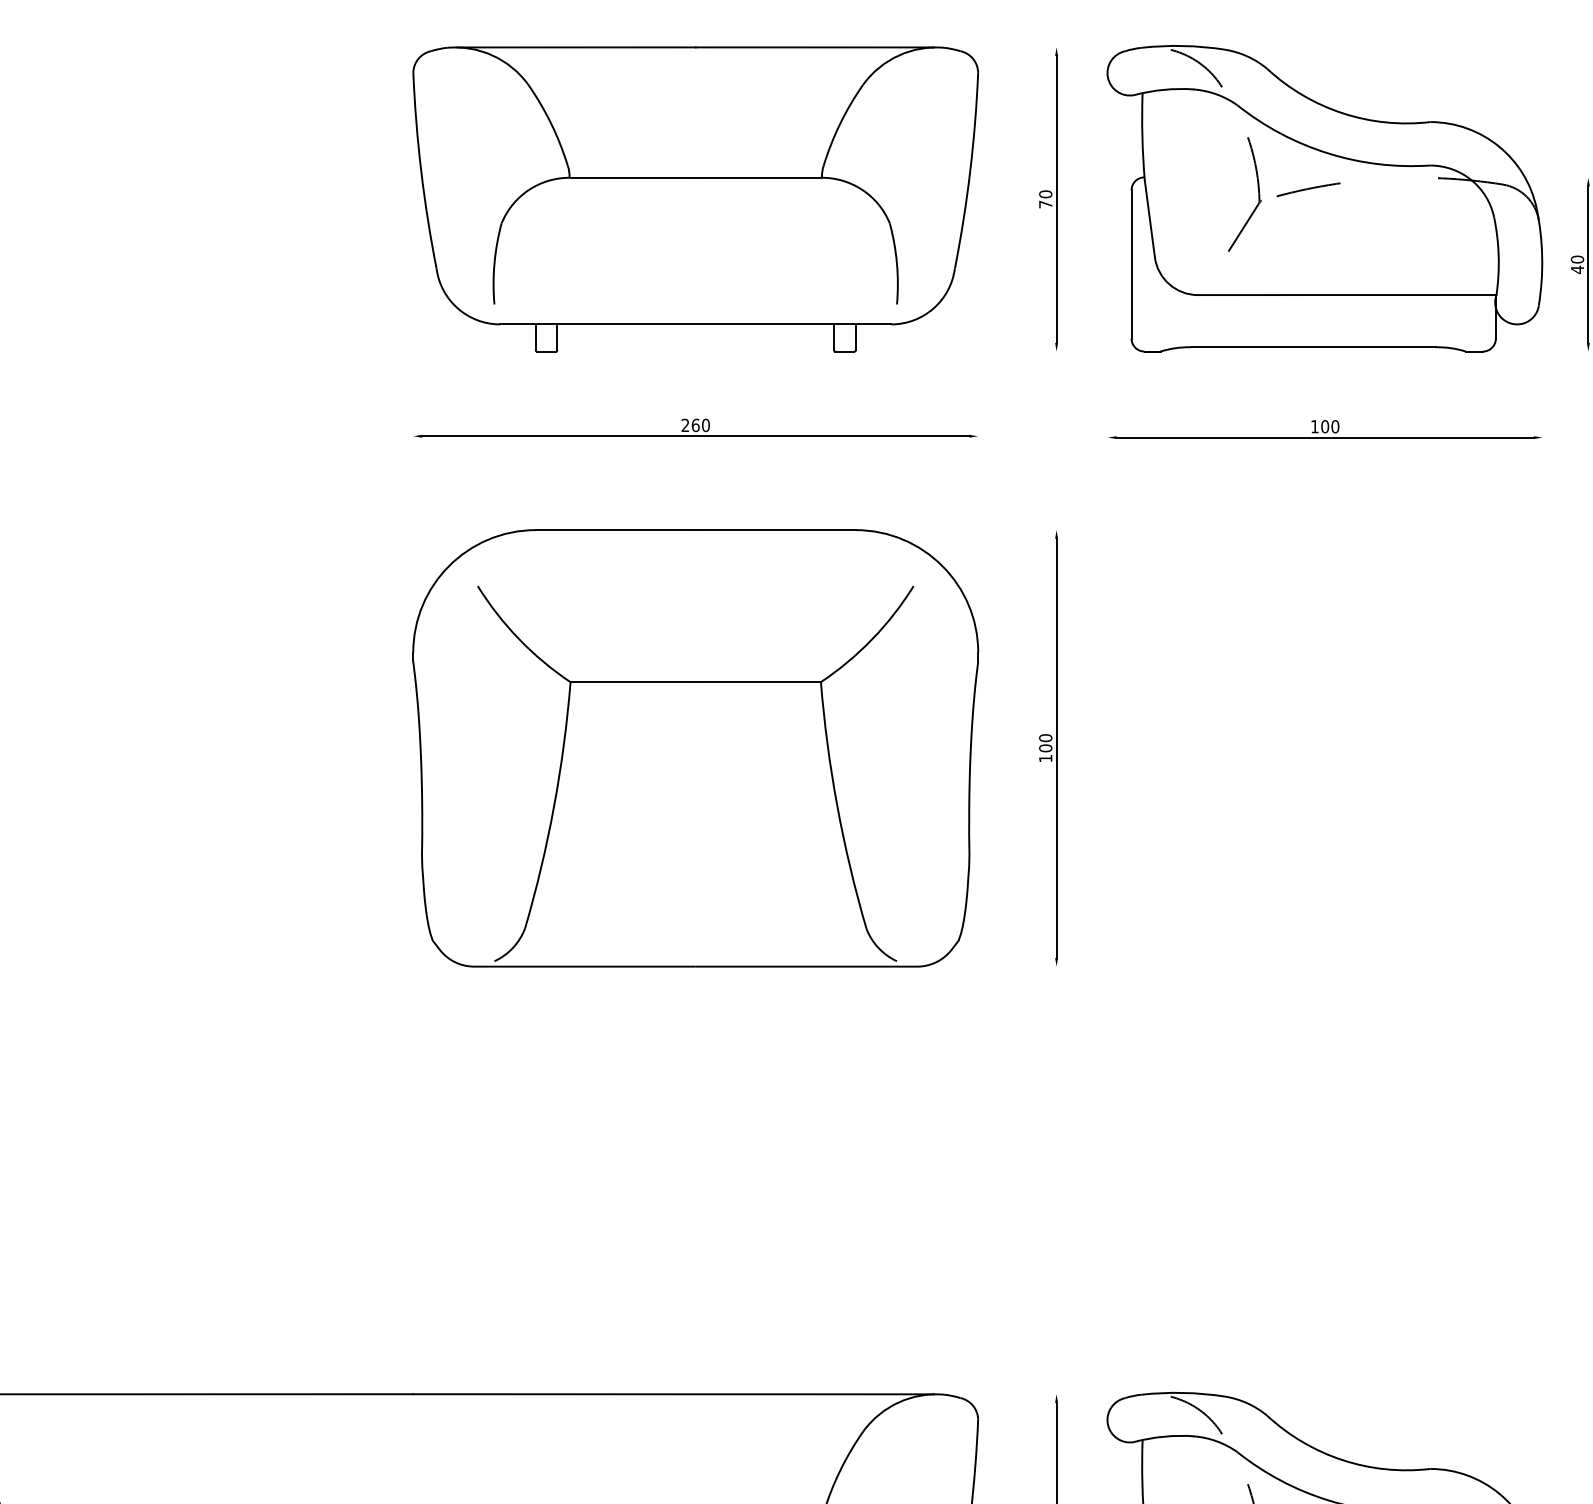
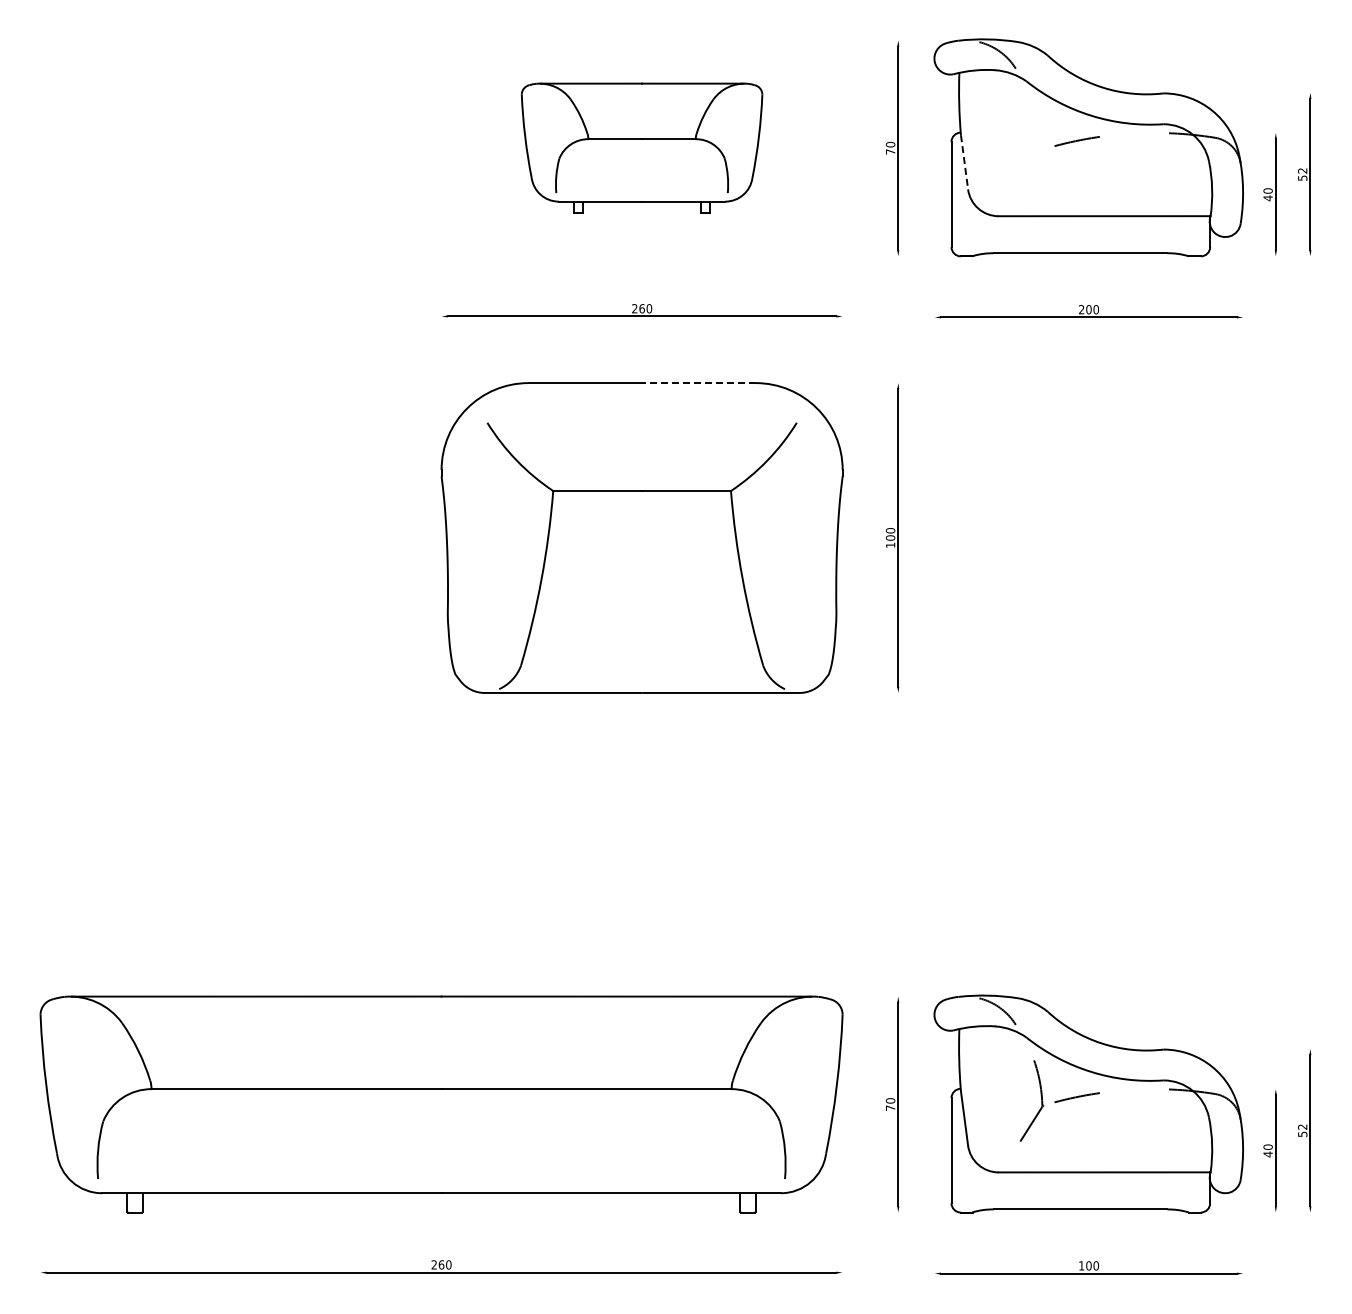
part: (1258, 194) -> (1041, 144), removed
part: (694, 199) -> (641, 148), size x0.6
line: (1149, 219) -> (964, 162), solid -> dashed
text: (1314, 426) -> (1081, 309), 100 -> 200
line: (775, 530) -> (698, 383), solid -> dashed

